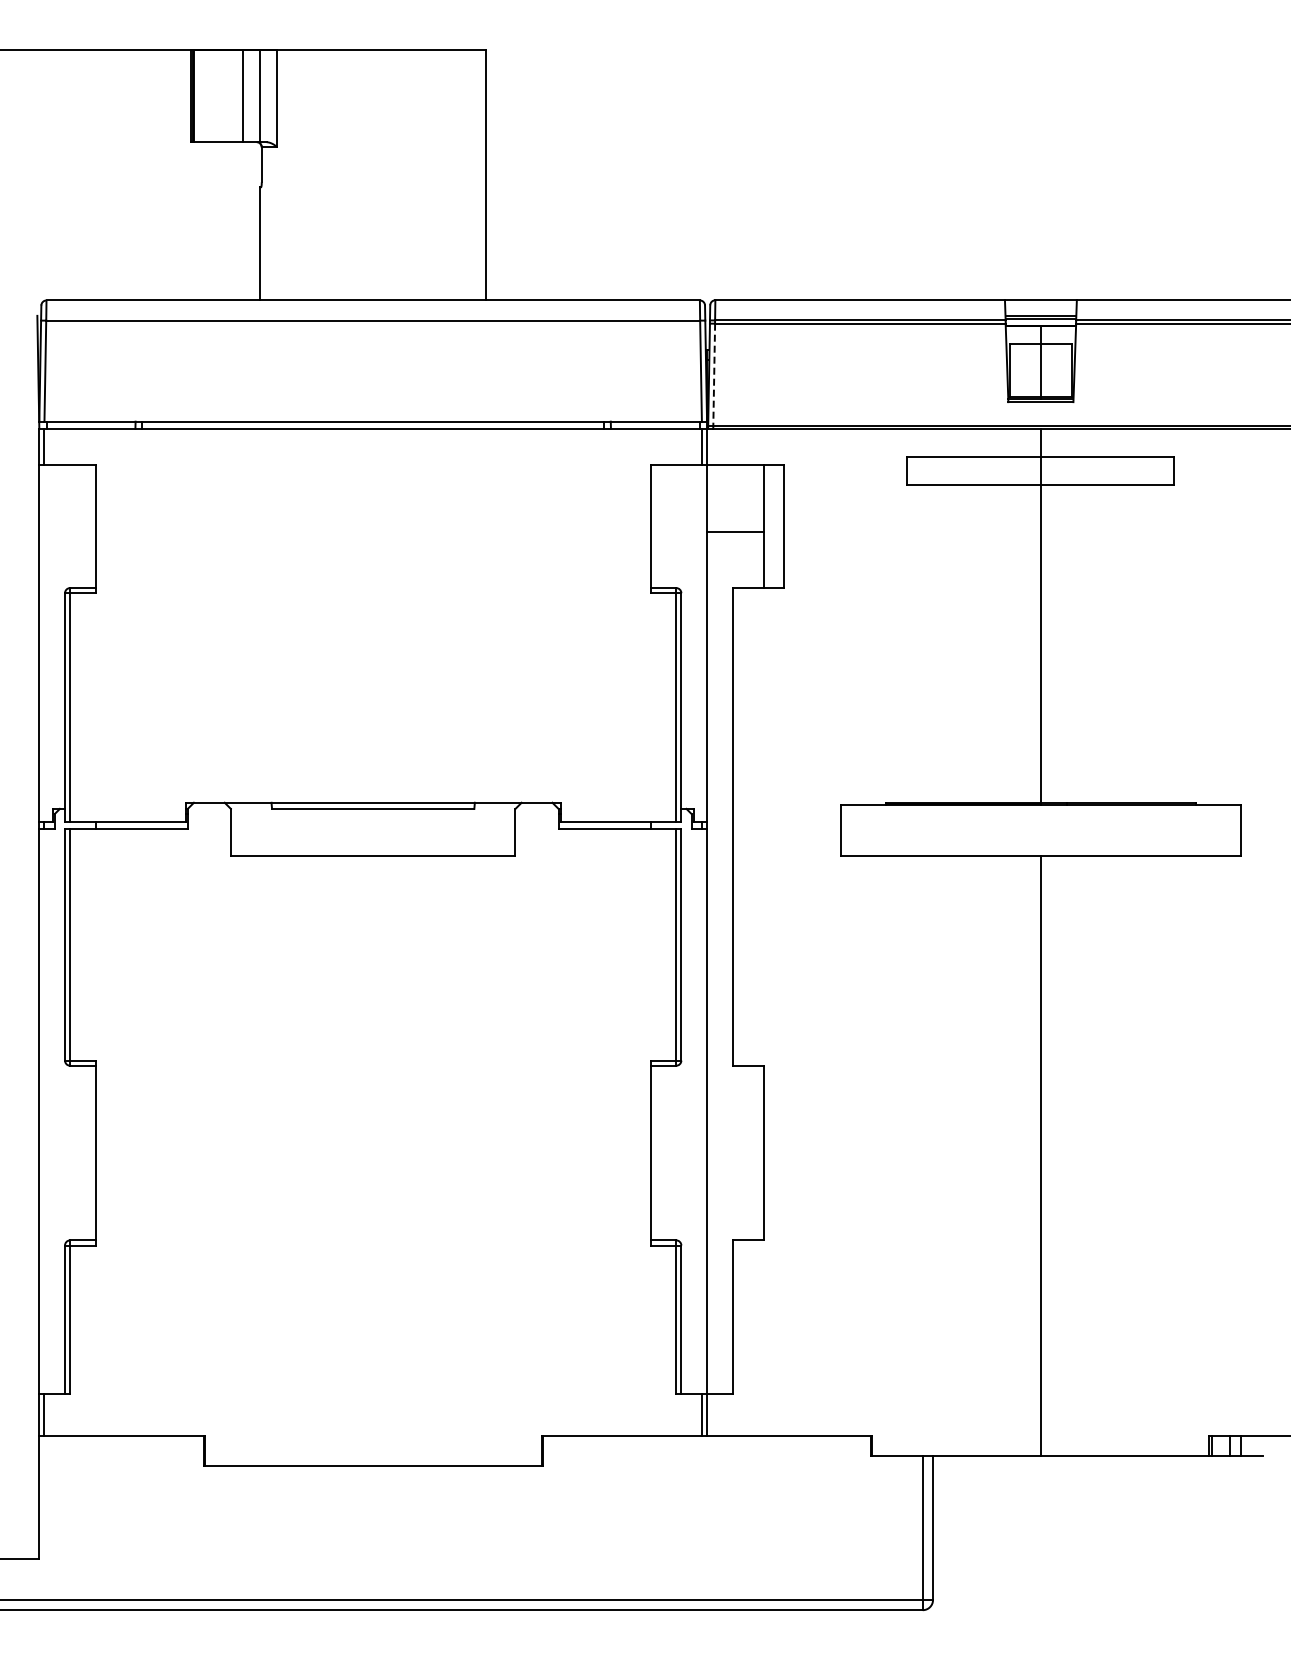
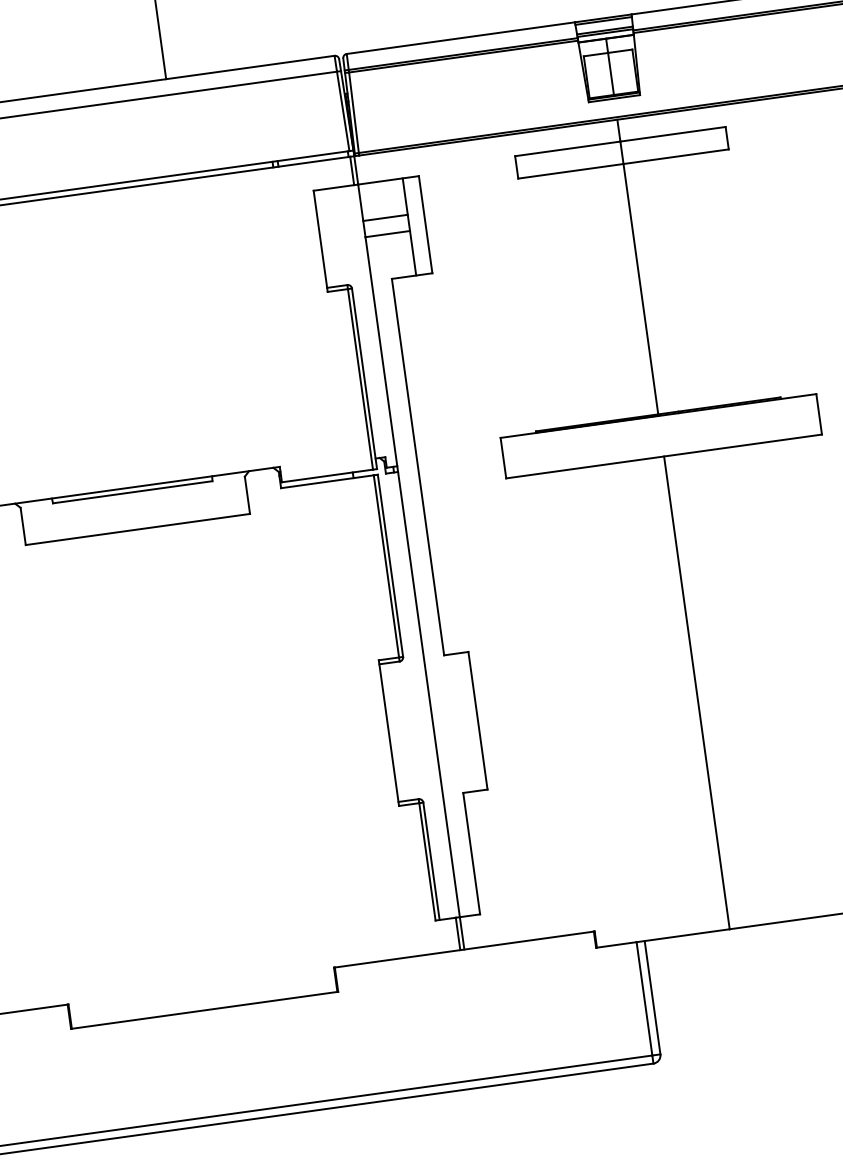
line: (1040, 303) -> (603, 20), added
line: (714, 376) -> (354, 114), dashed -> solid
line: (735, 511) -> (385, 218), added

